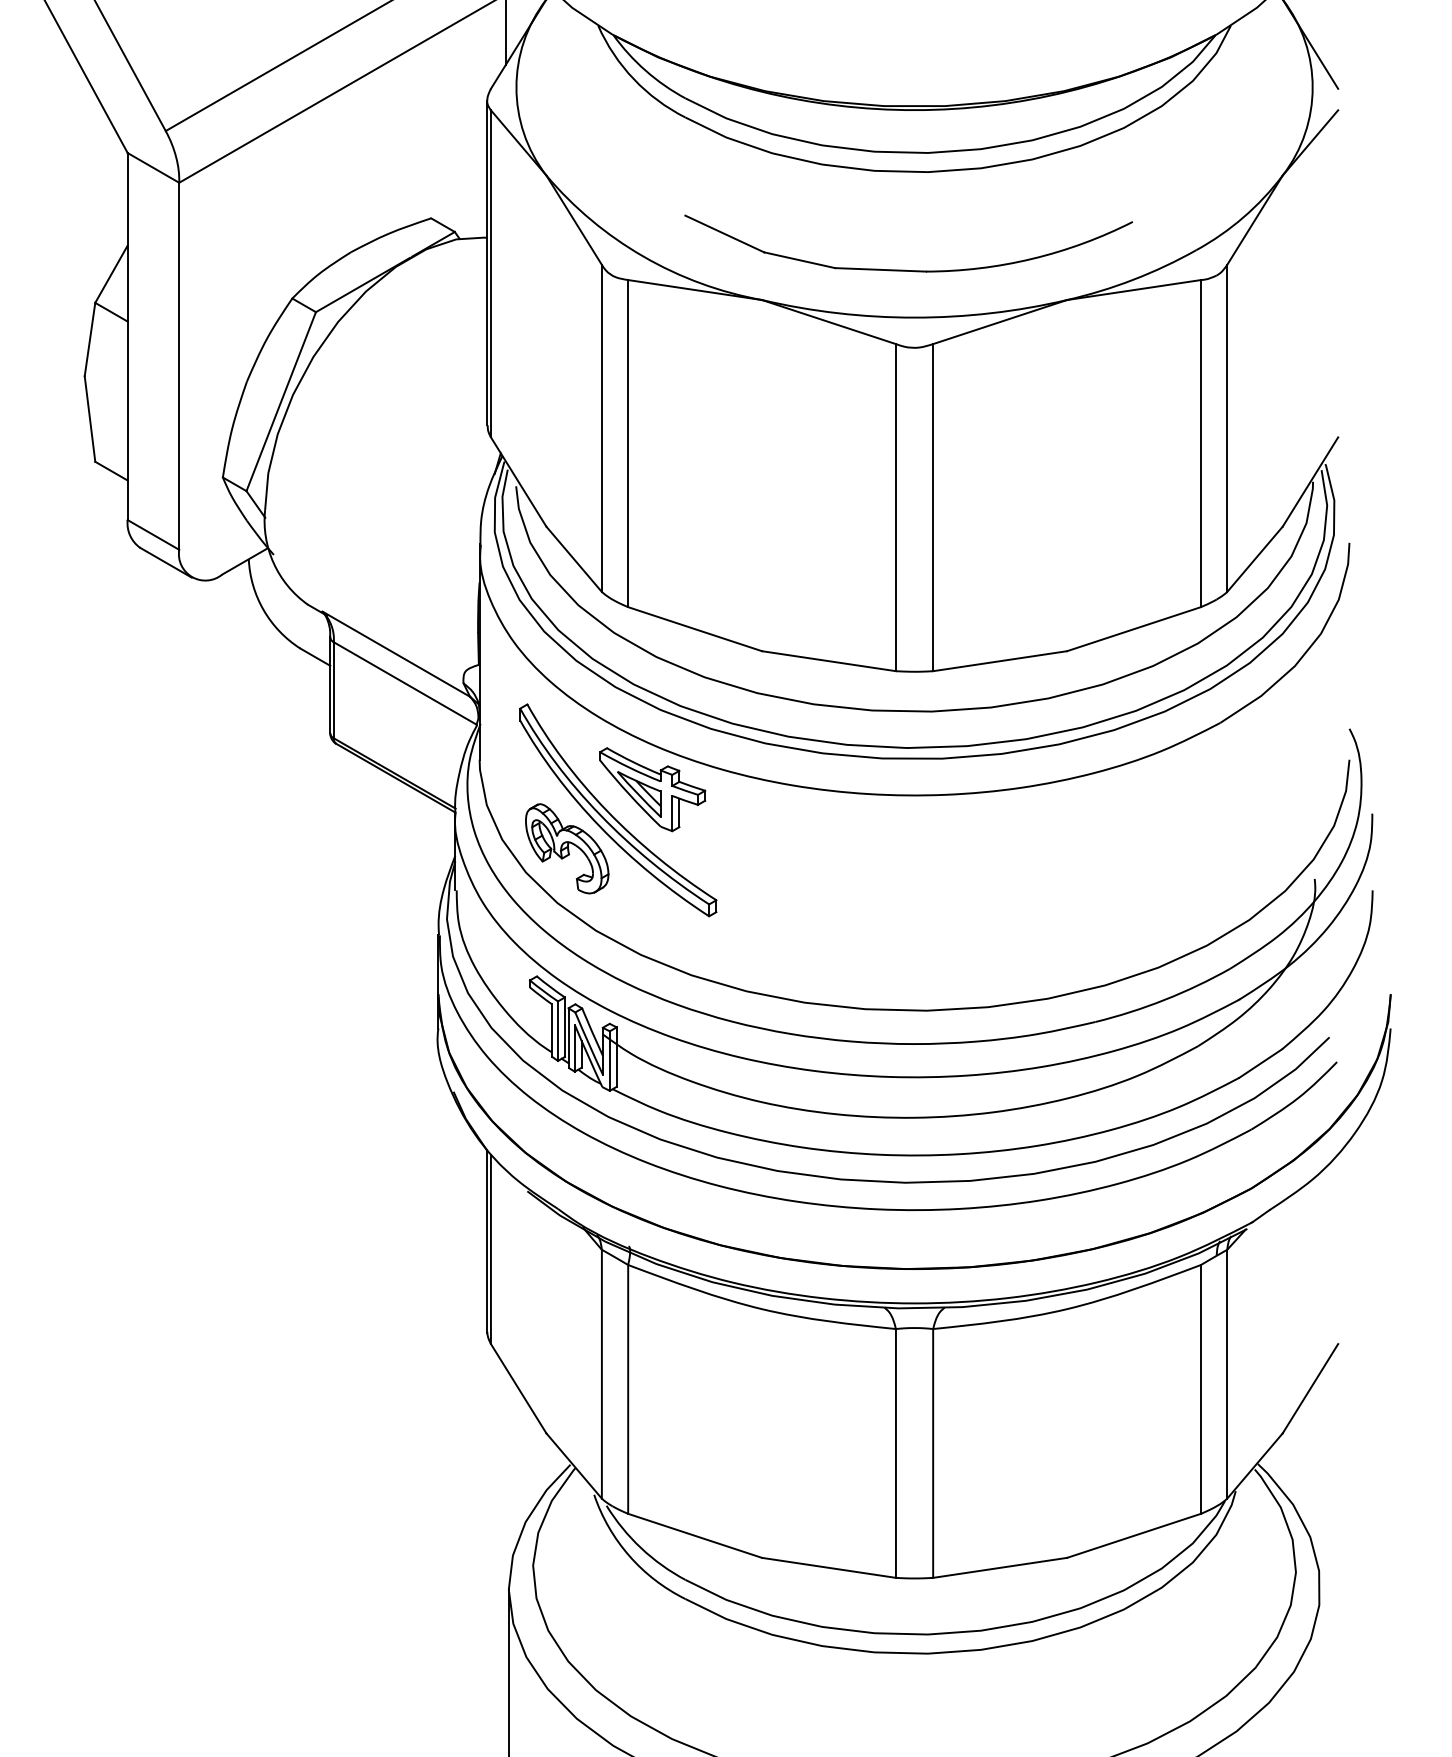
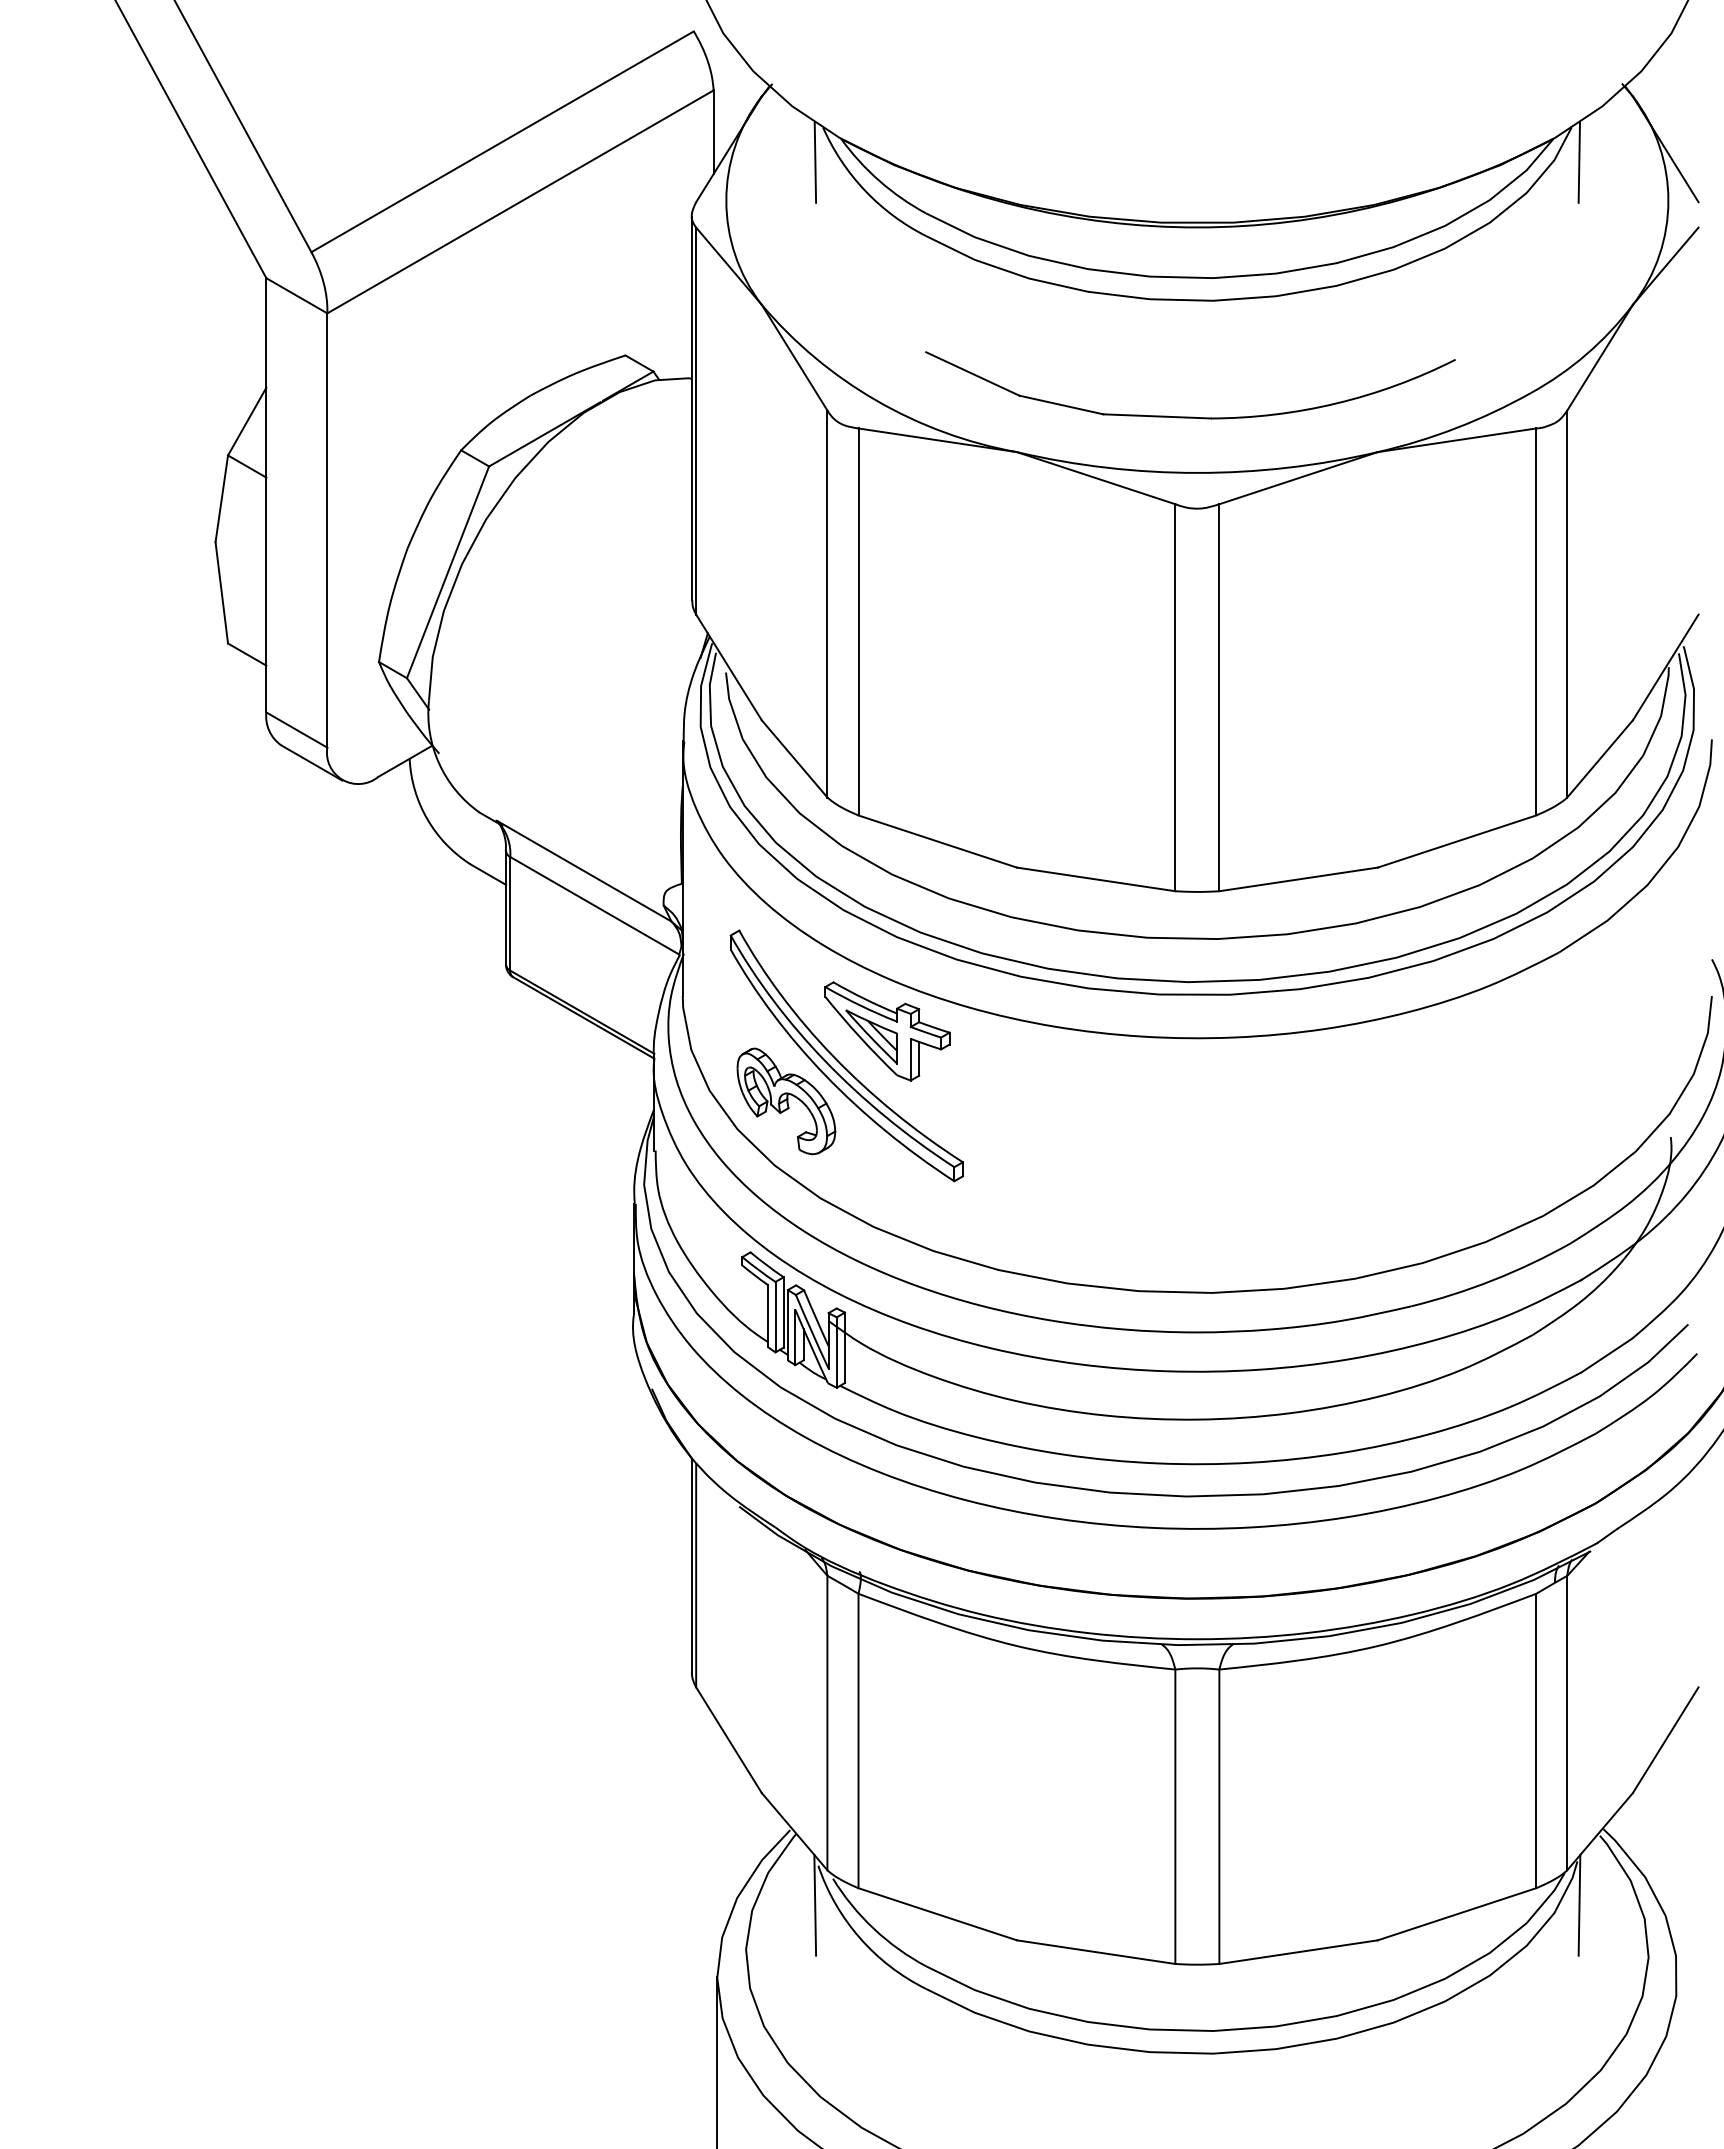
line: (591, 55) -> (815, 162), added
line: (1237, 55) -> (1579, 162), added
line: (591, 1527) -> (815, 1904), added
line: (1237, 1527) -> (1579, 1904), added

